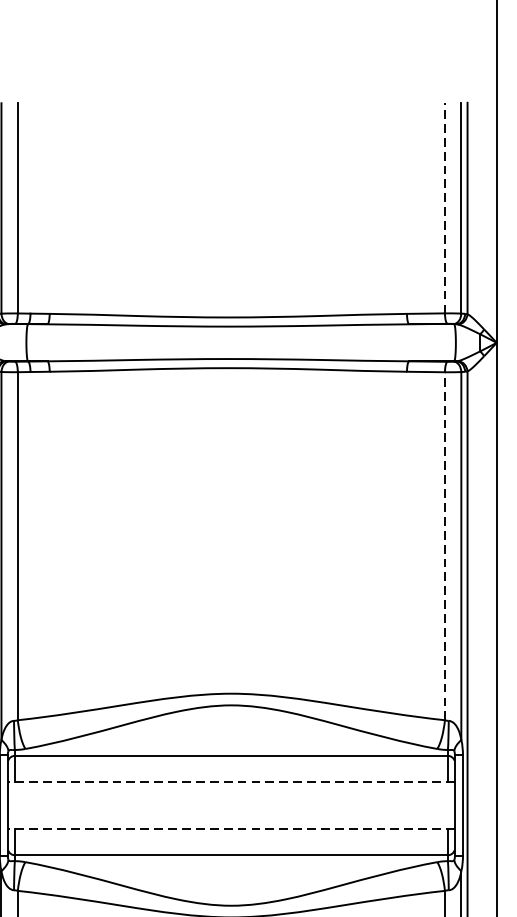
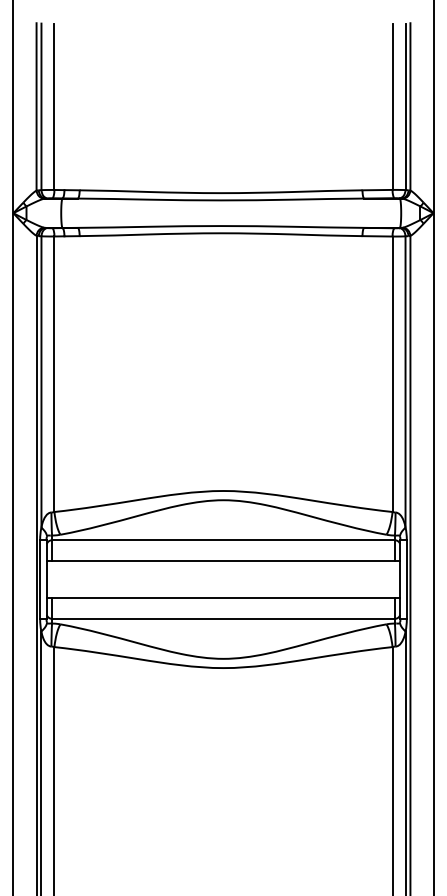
line: (444, 208) -> (392, 106), dashed -> solid
line: (444, 546) -> (392, 374), dashed -> solid
line: (231, 781) -> (223, 560), dashed -> solid
line: (231, 829) -> (223, 598), dashed -> solid

